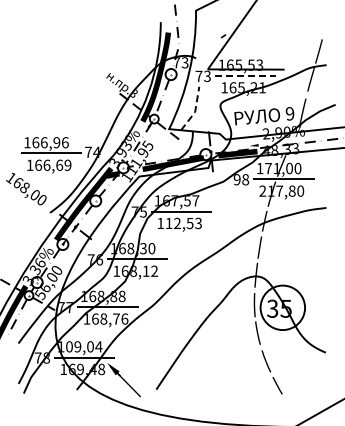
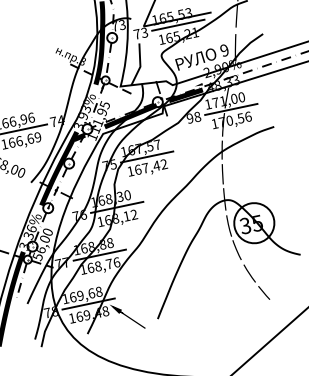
line: (245, 75) -> (178, 24), dashed -> solid
line: (195, 111) -> (140, 66), dashed -> solid
text: (281, 190) -> (231, 119), 217,80 -> 170,56
text: (183, 223) -> (150, 167), 112,53 -> 167,42
text: (84, 346) -> (86, 294), 109,04 -> 169,68

